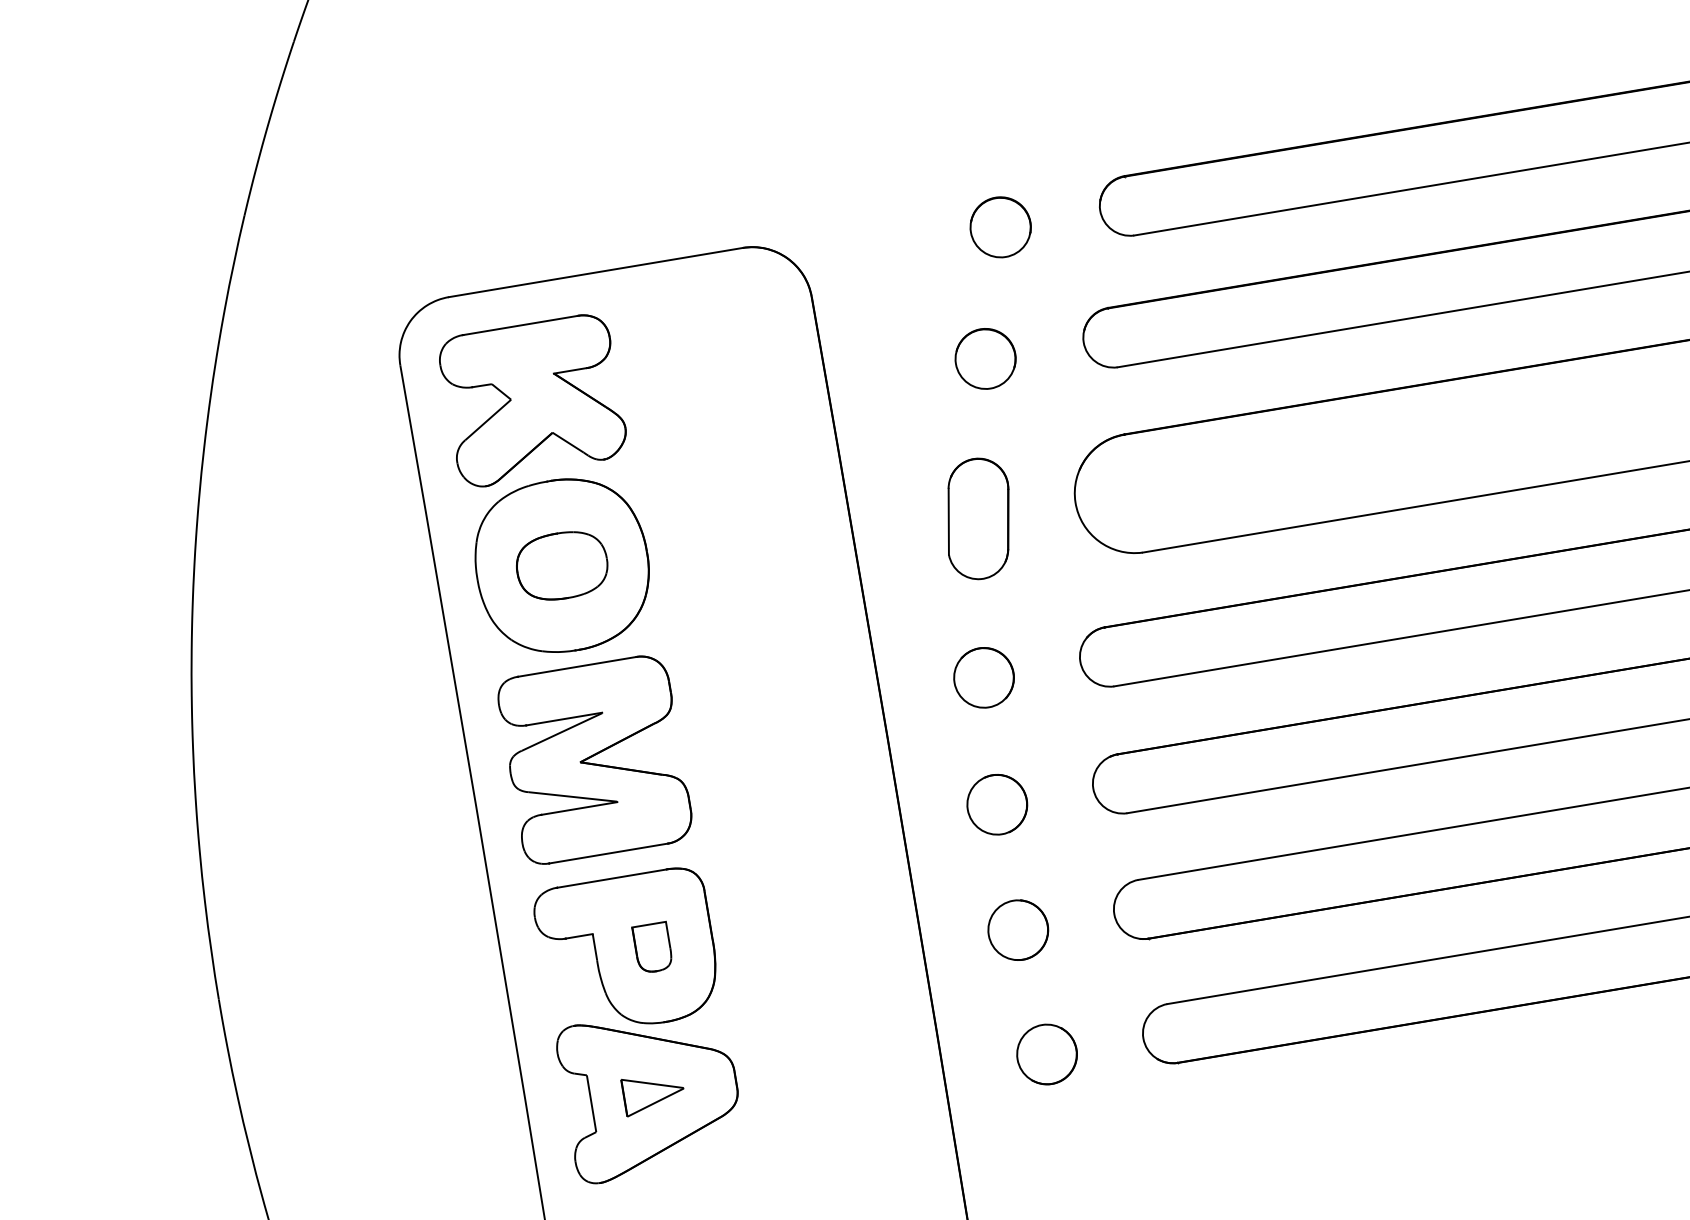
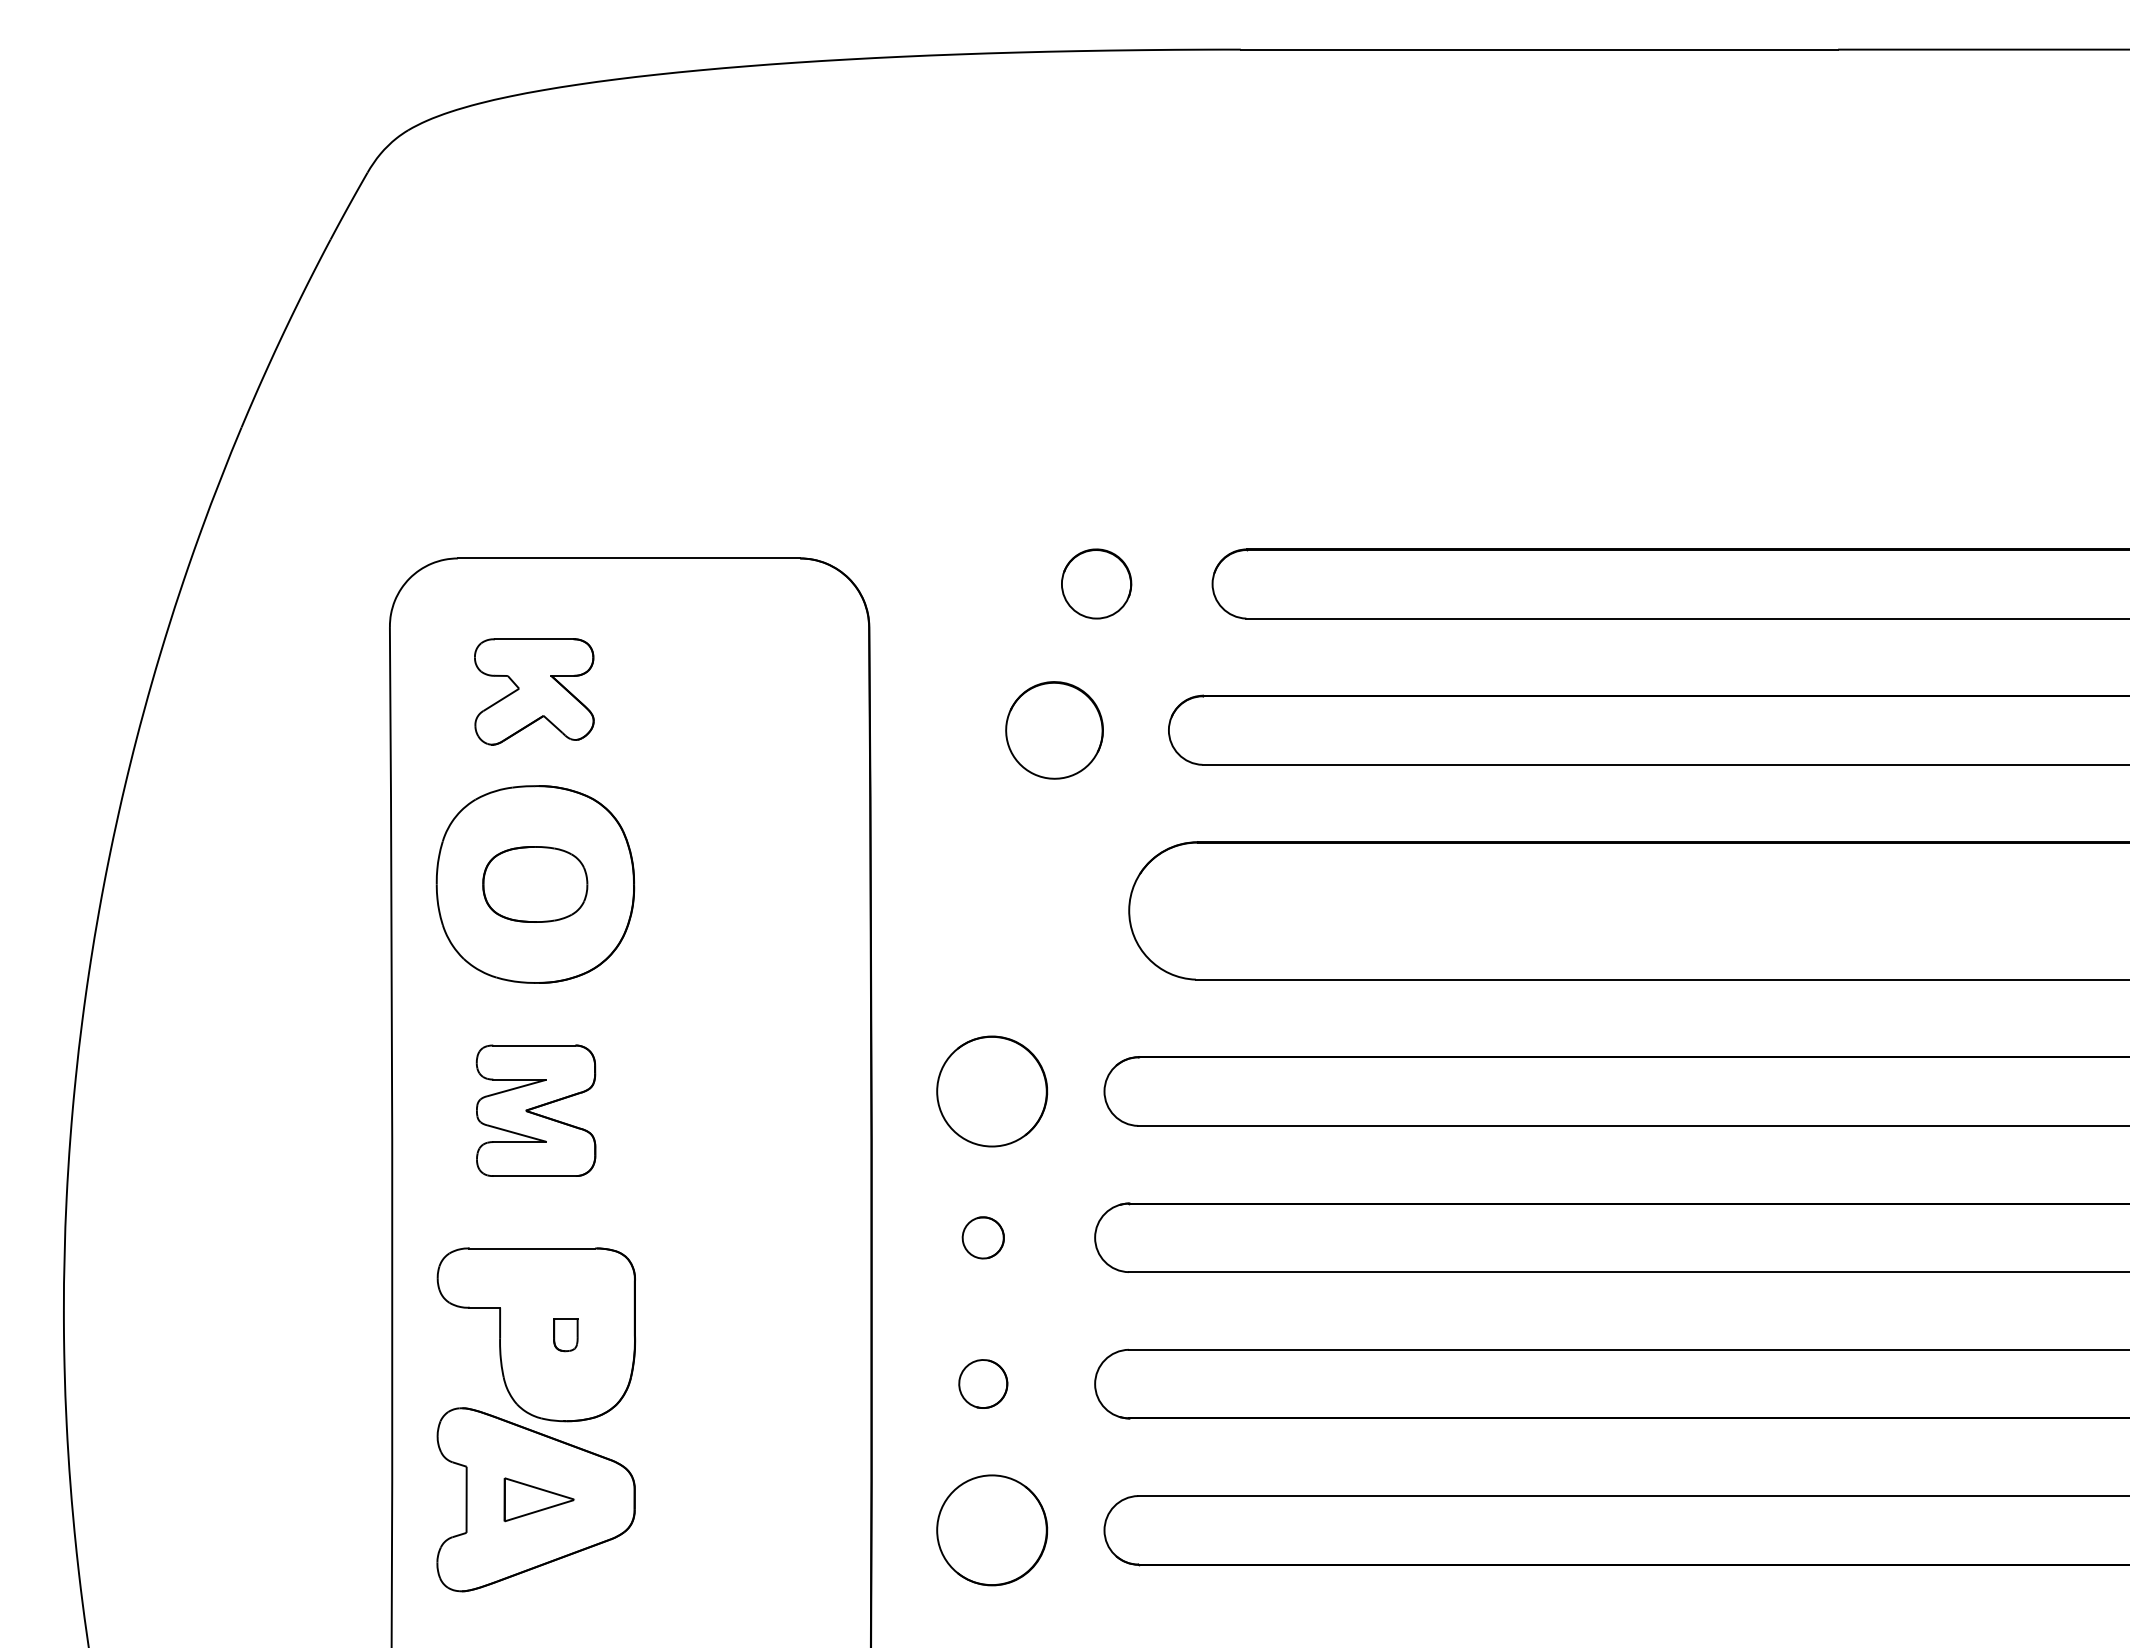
part: (985, 358) -> (1054, 729), size x1.4
part: (533, 400) -> (534, 691), size x0.6
part: (977, 518) -> (1015, 909), removed
part: (984, 677) -> (992, 1091), size x1.6
part: (594, 759) -> (535, 1110), size x0.6
part: (997, 804) -> (983, 1237), size x0.6
part: (1018, 929) -> (983, 1383), size x0.7
part: (652, 947) -> (565, 1334), size x0.6
part: (1047, 1054) -> (992, 1530), size x1.6

